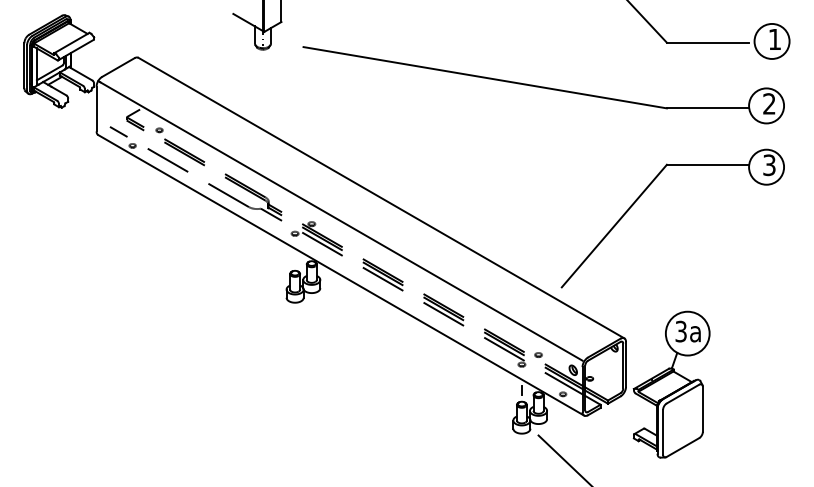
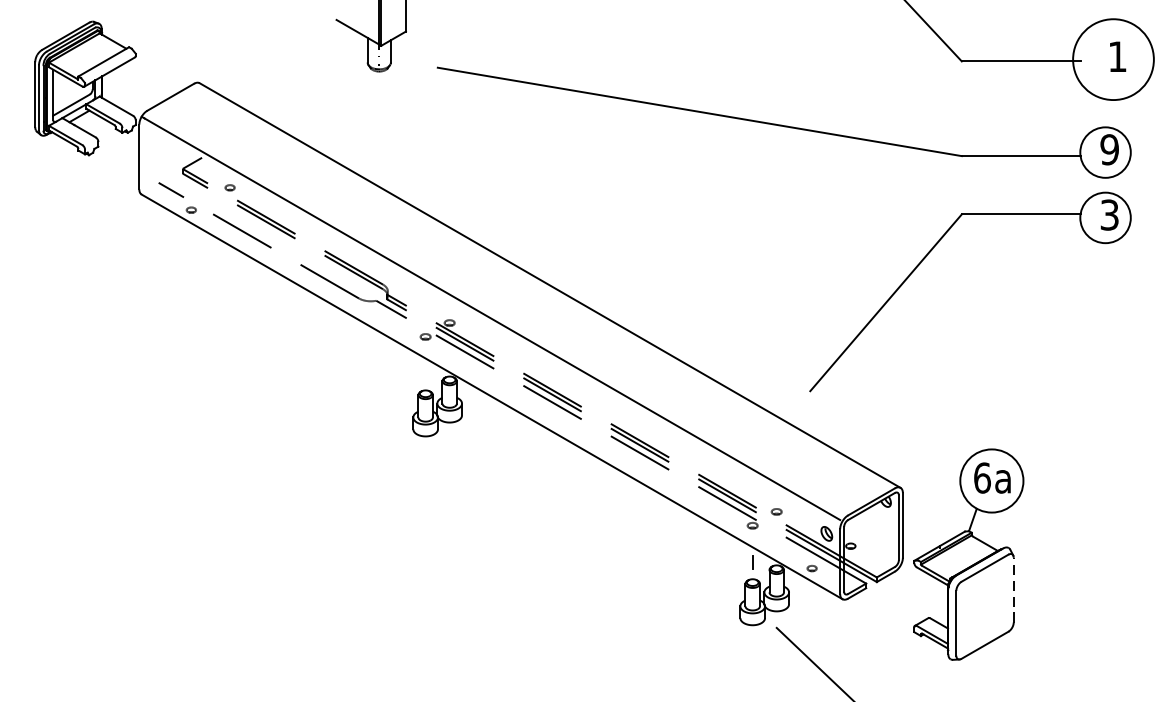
circle: (771, 40) -> (1112, 58), size x1.6
text: (769, 103) -> (1109, 149), 2 -> 9
part: (645, 191) -> (930, 252), moved
text: (681, 331) -> (982, 477), 3a -> 6a
line: (702, 408) -> (1013, 588), solid -> dashed

